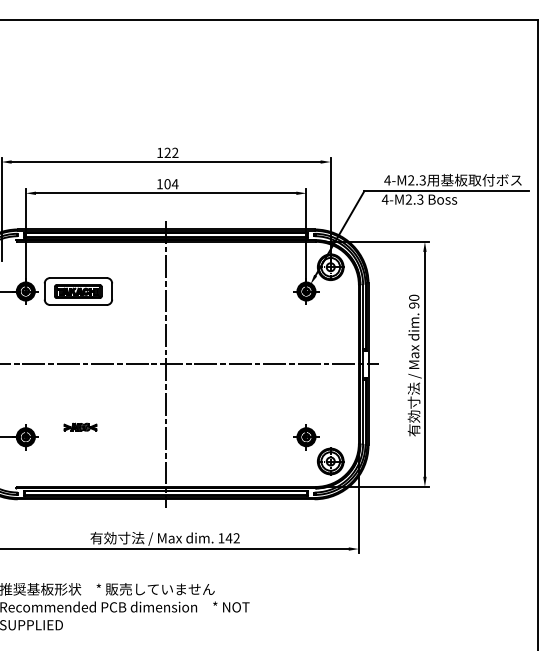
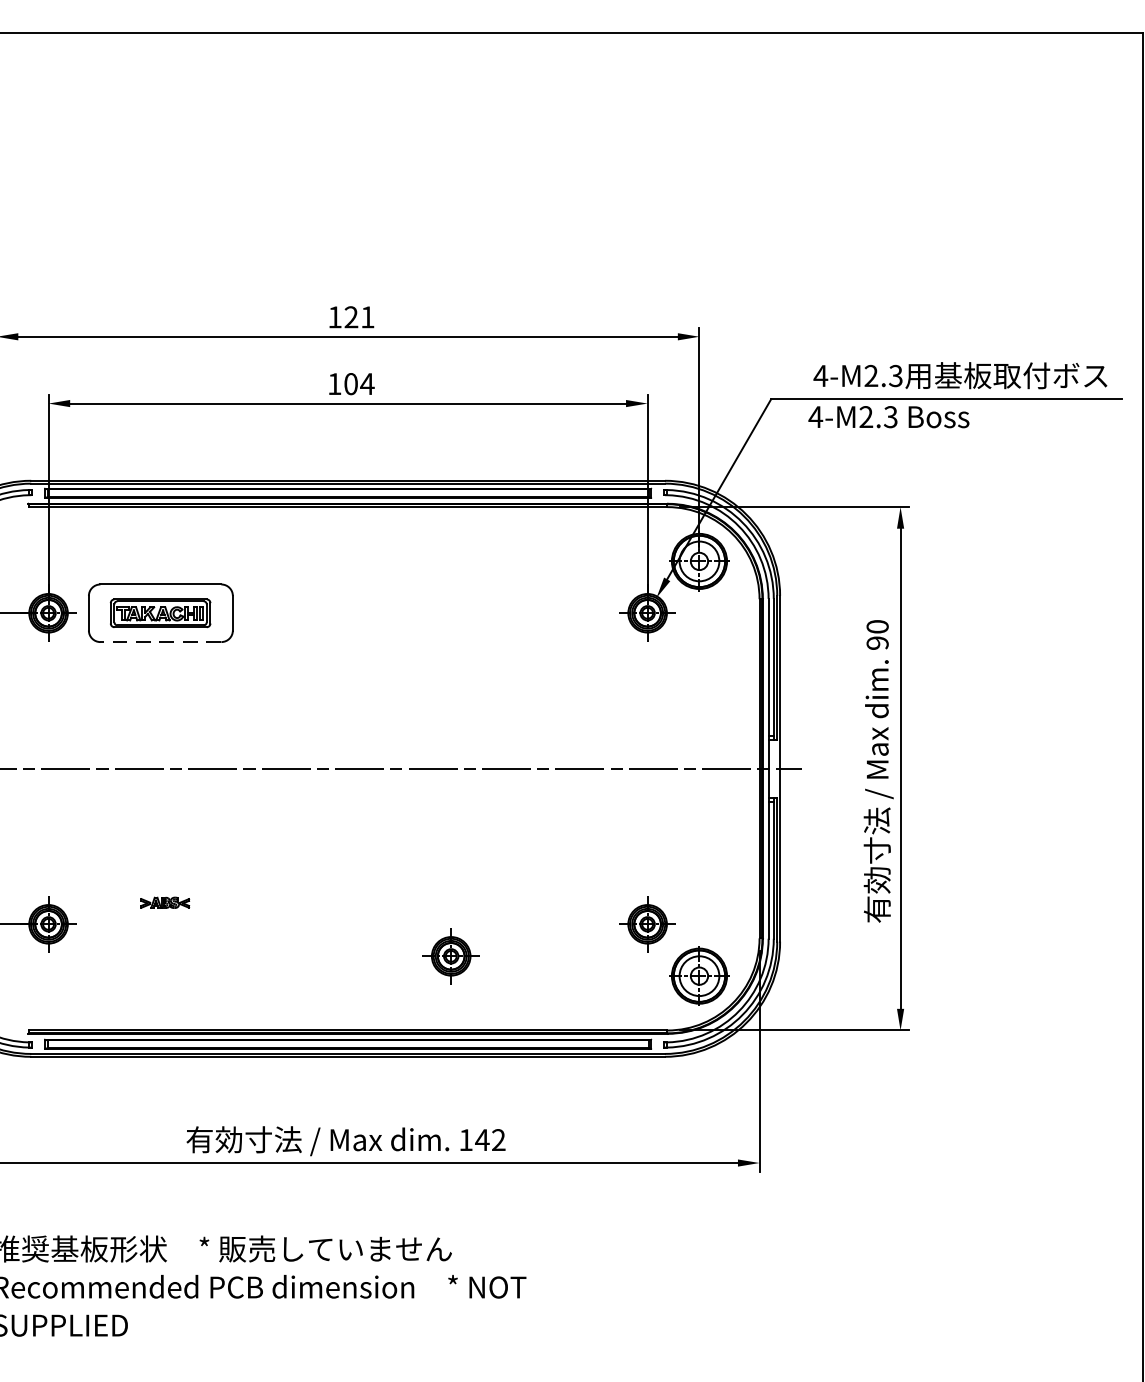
text: (175, 152) -> (368, 316), 122 -> 121
line: (77, 305) -> (158, 643), solid -> dashed
line: (166, 364) -> (348, 769), removed
part: (80, 426) -> (165, 901), size x0.7
part: (214, 452) -> (451, 956), added

